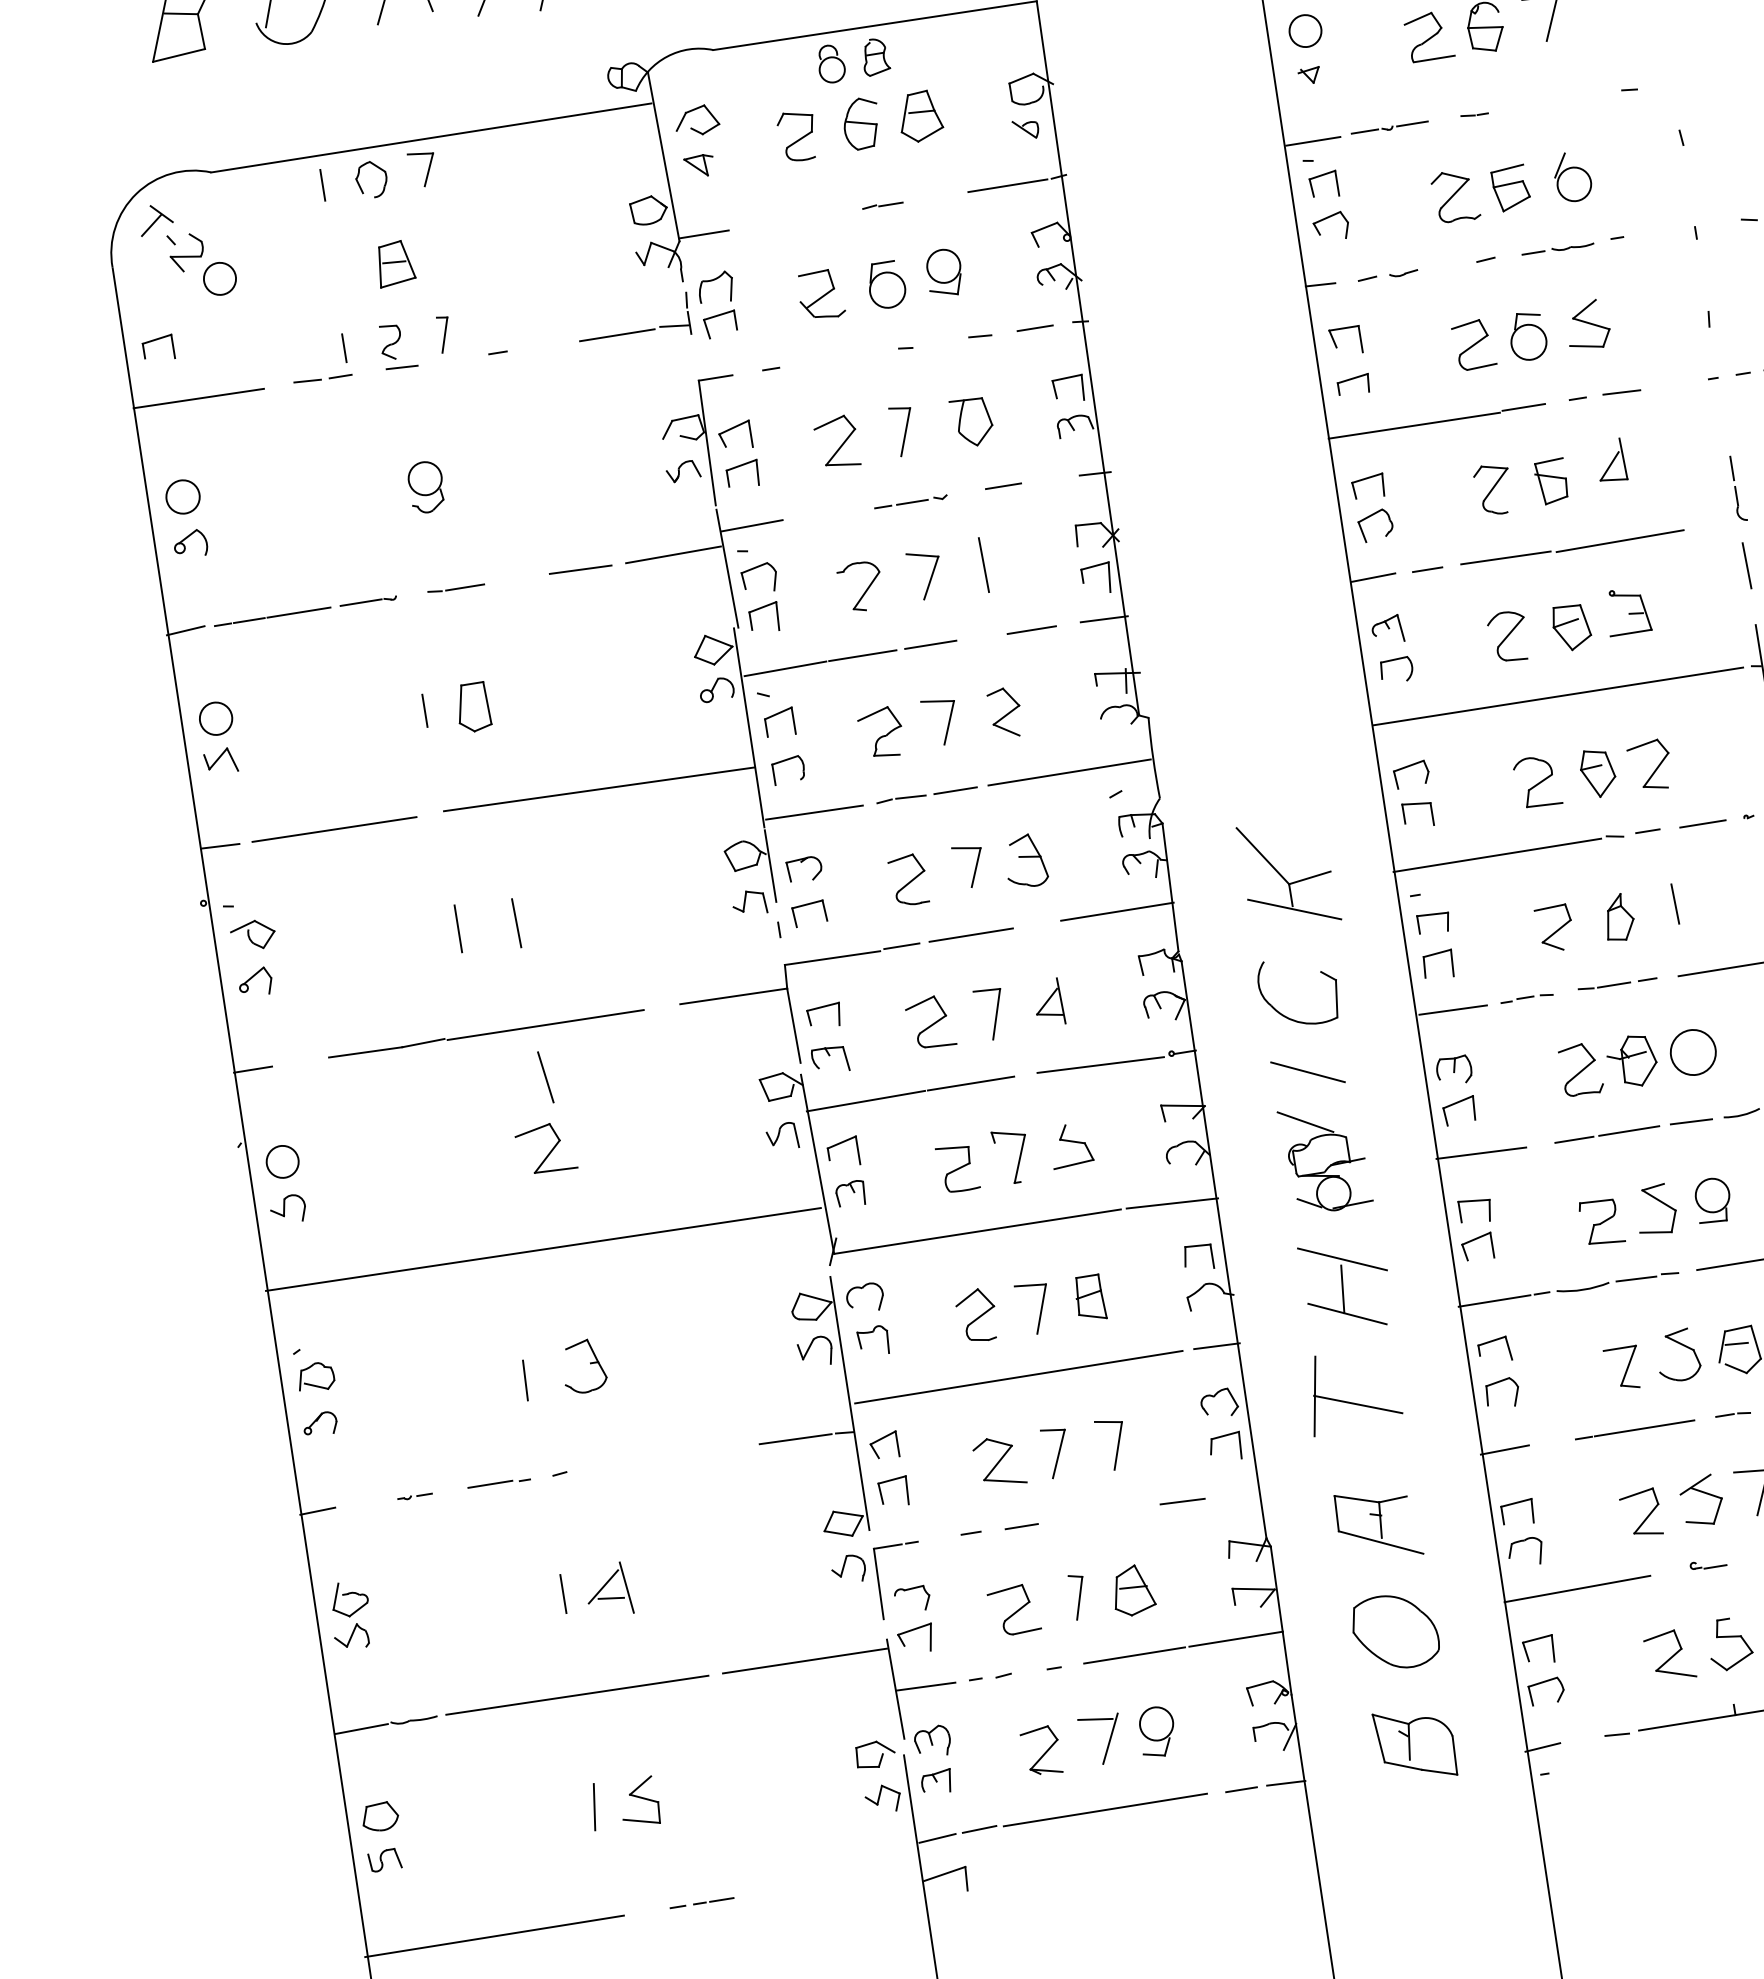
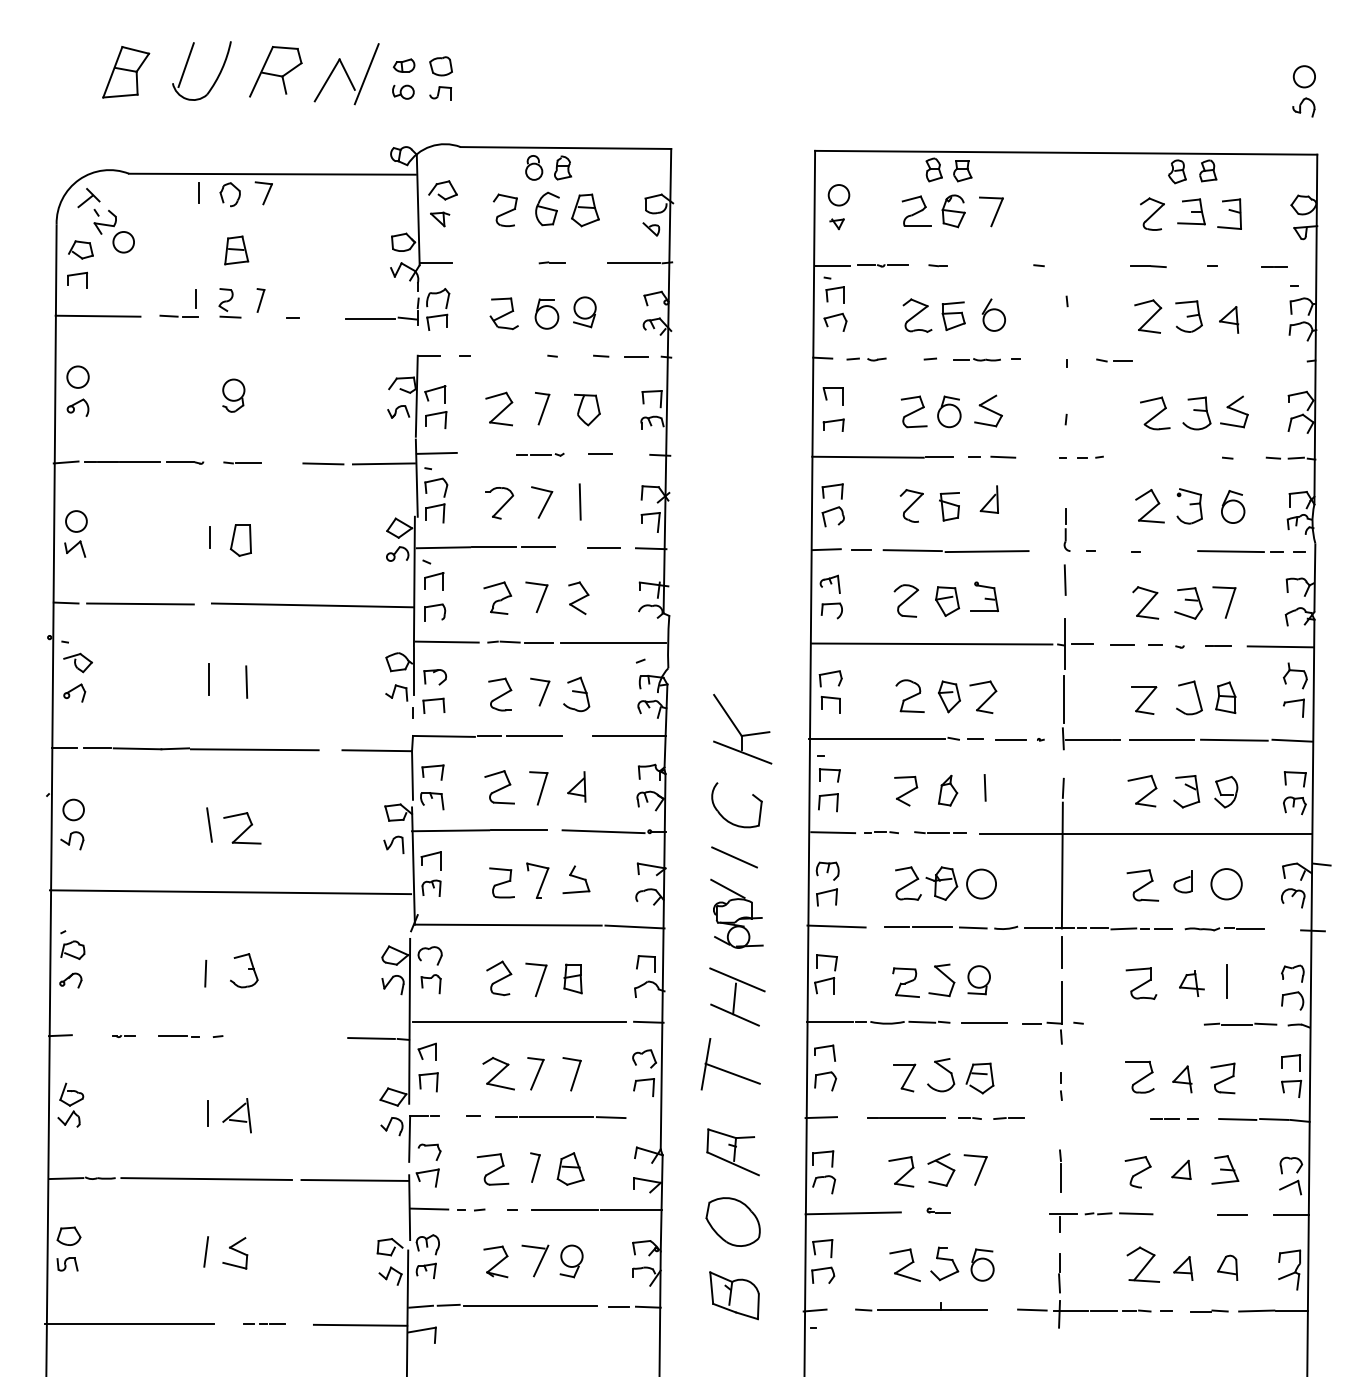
part: (155, 300) -> (80, 249), added
line: (304, 1061) -> (97, 748), added
line: (545, 1076) -> (209, 824), moved
line: (1098, 1514) -> (556, 1117), added
line: (848, 1880) -> (360, 1324), added

